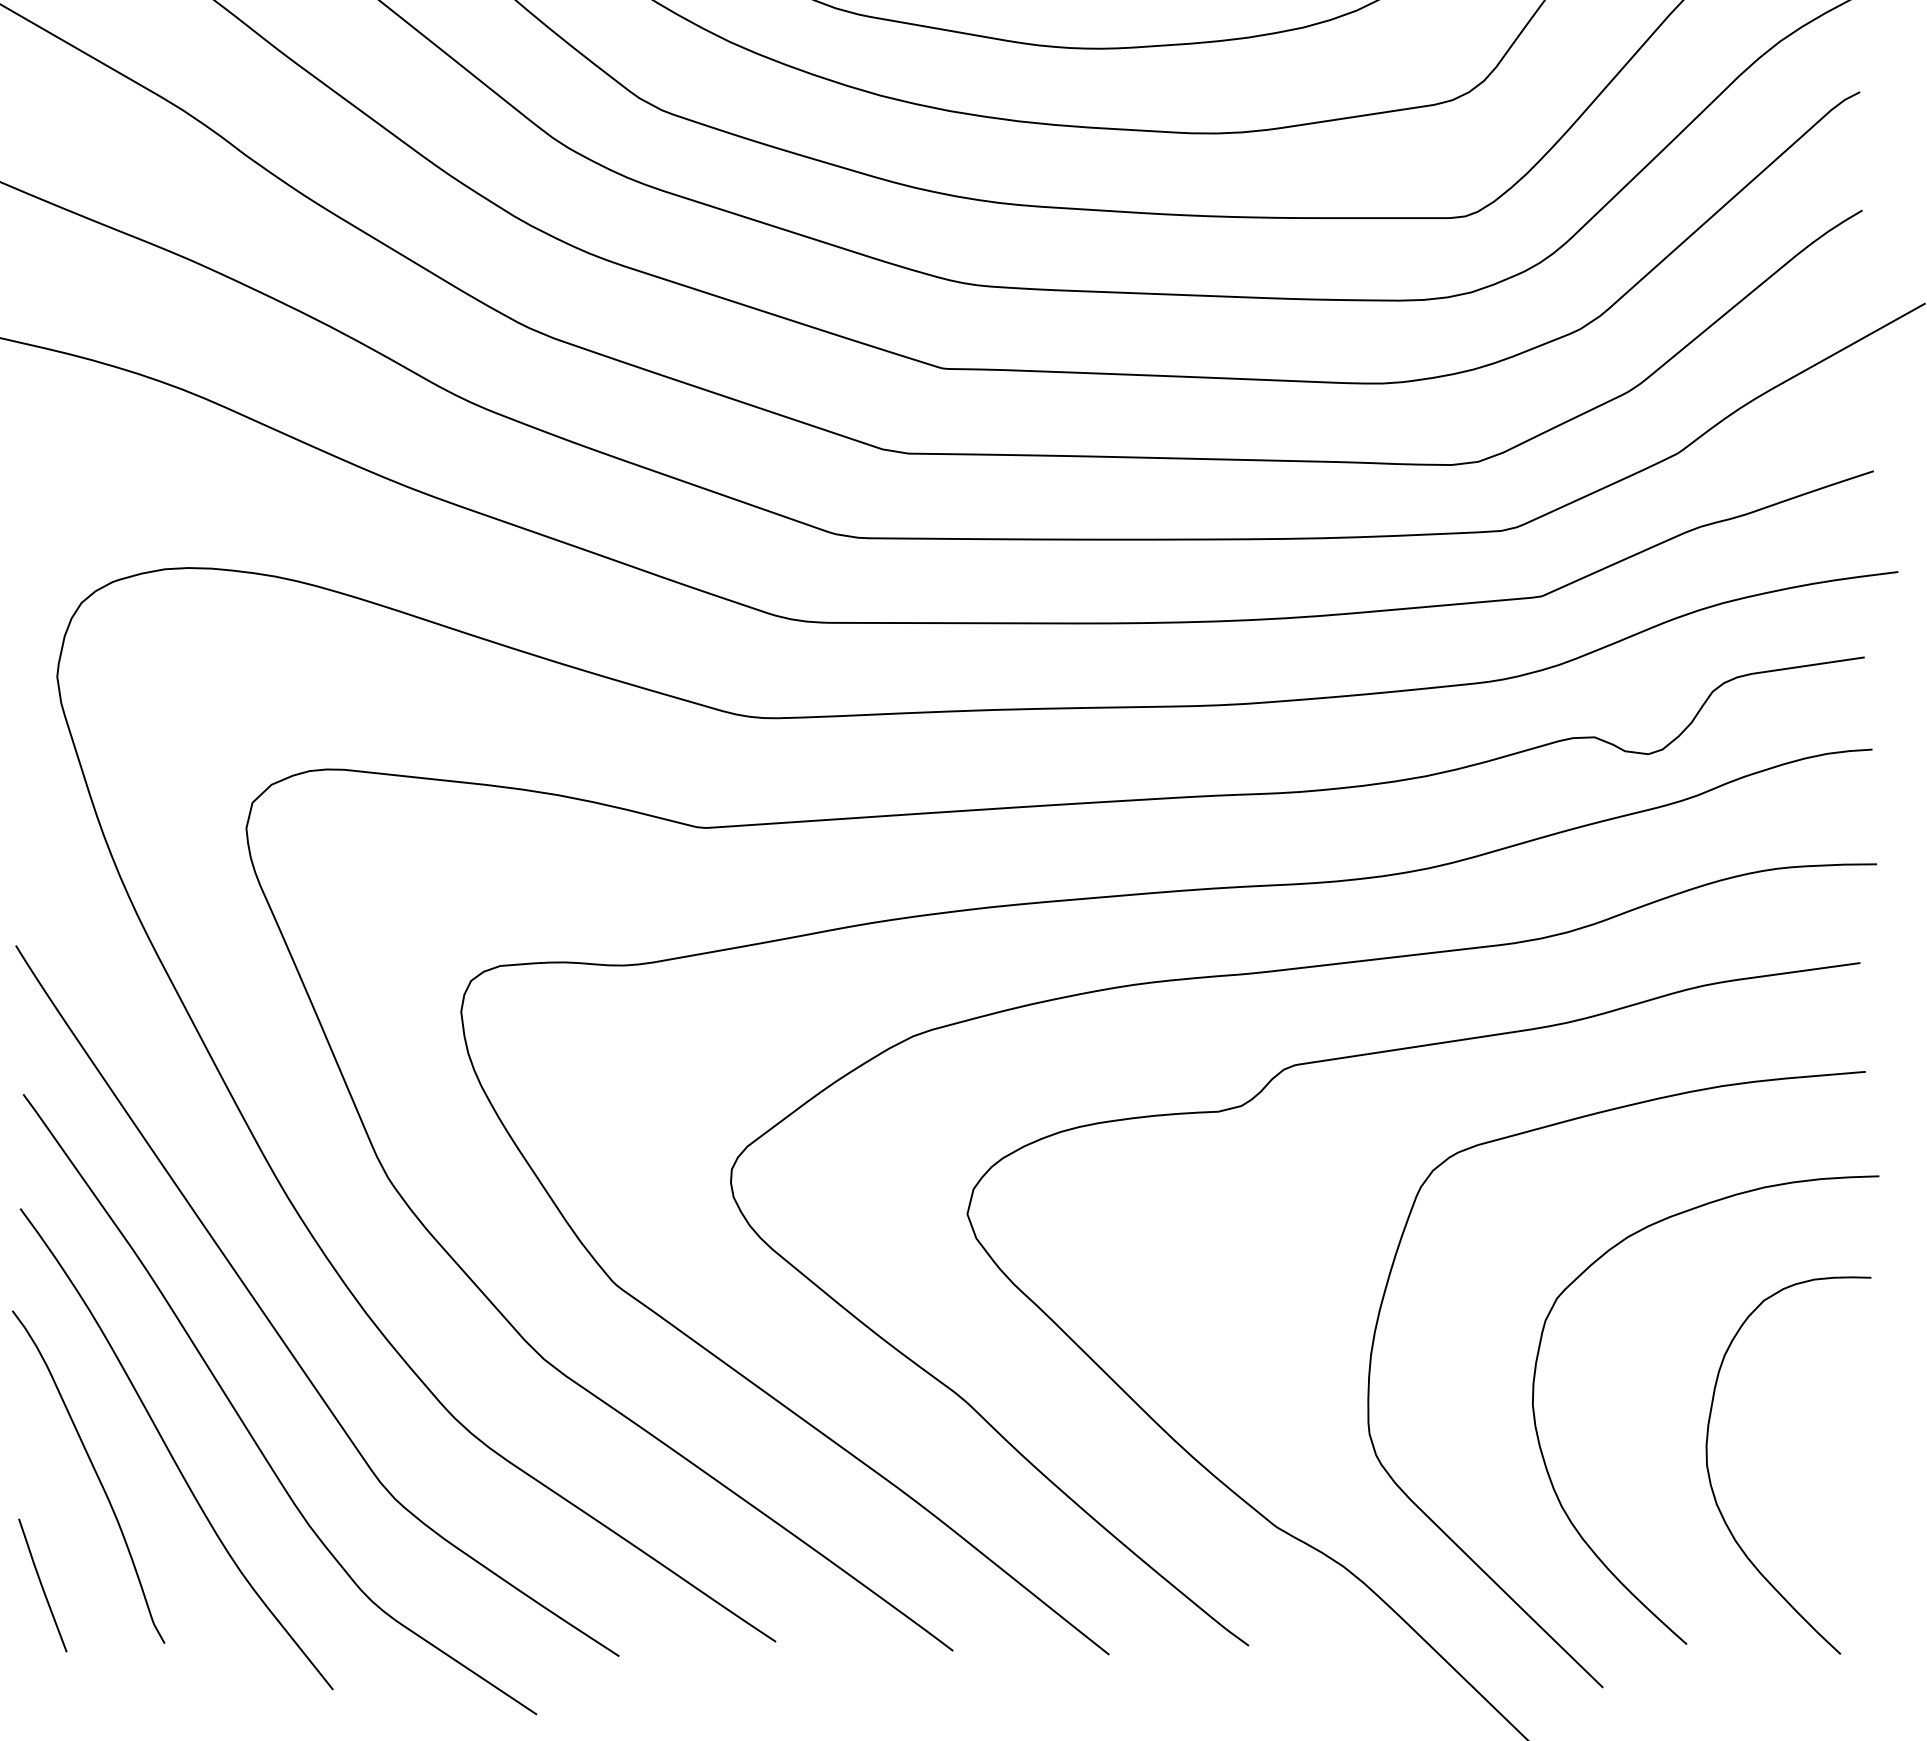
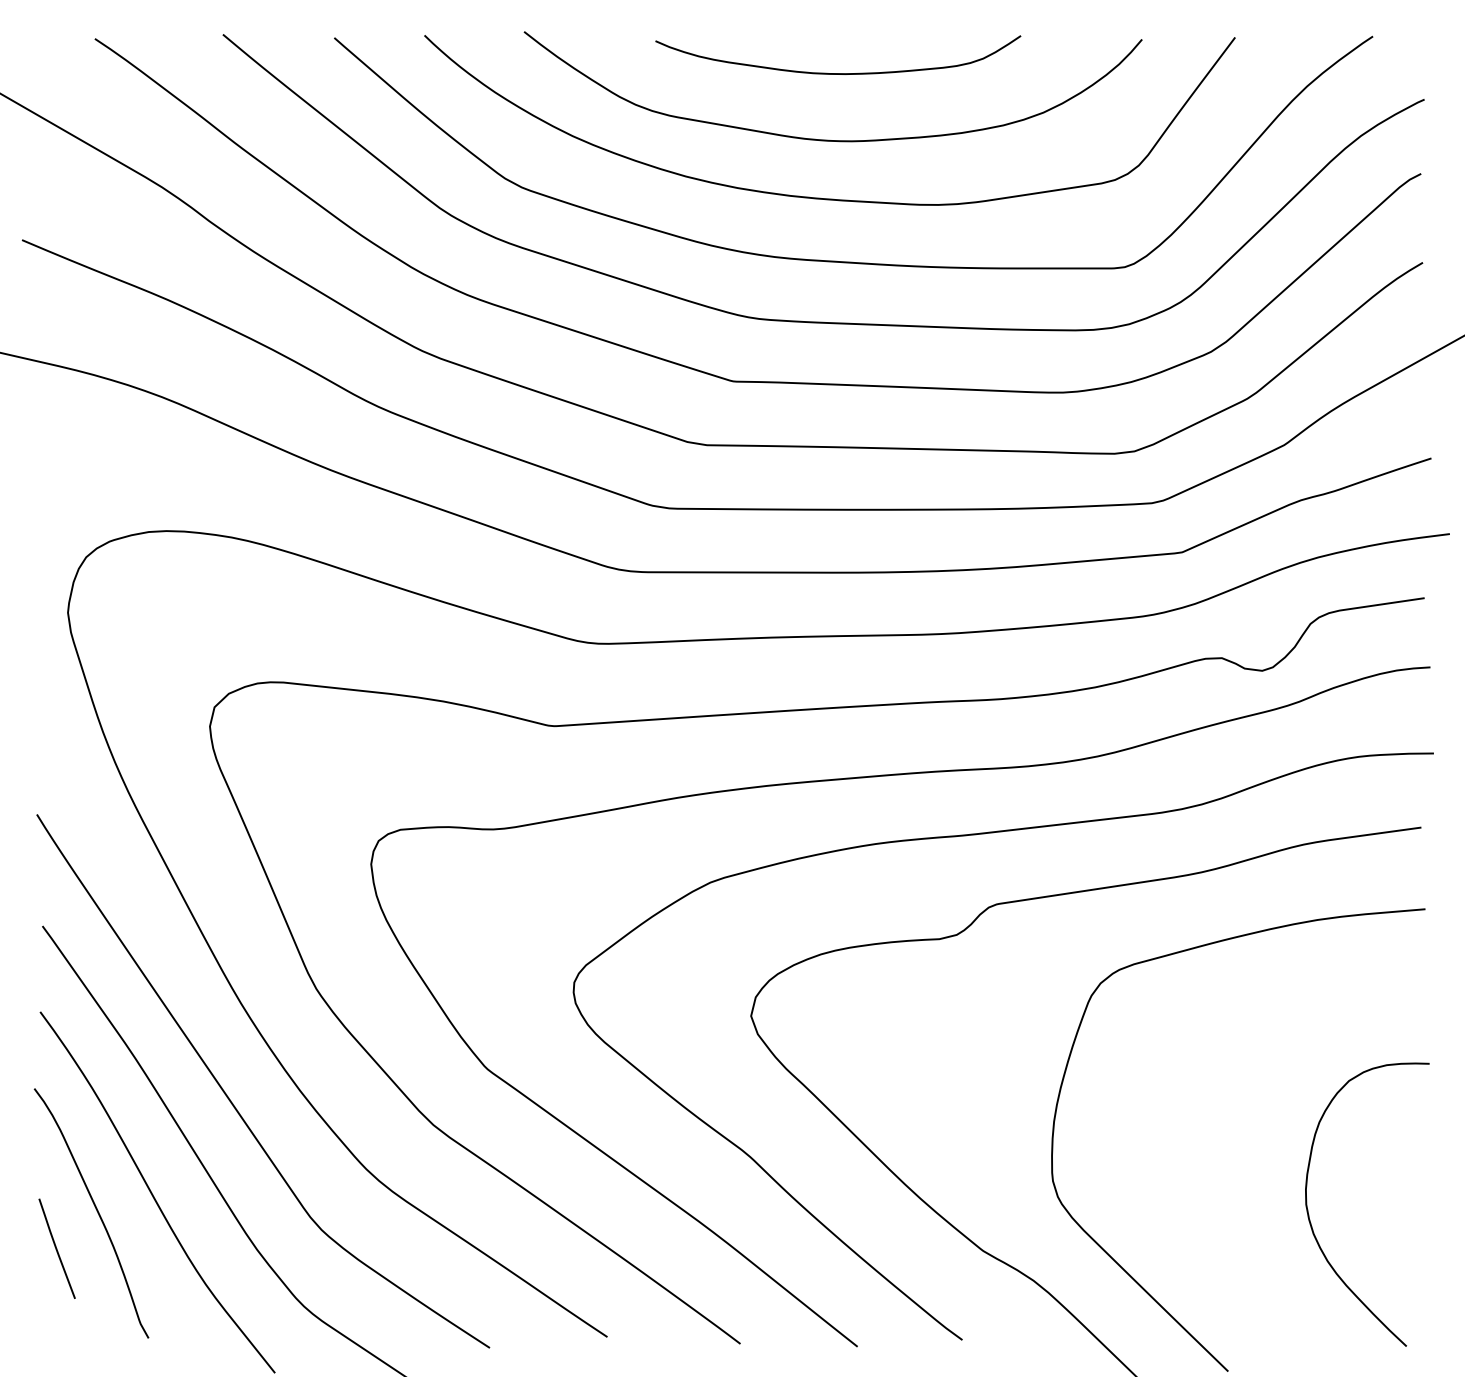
curve: (1544, 1457) -> (1184, 1198), removed
line: (41, 1585) -> (56, 1248), moved

